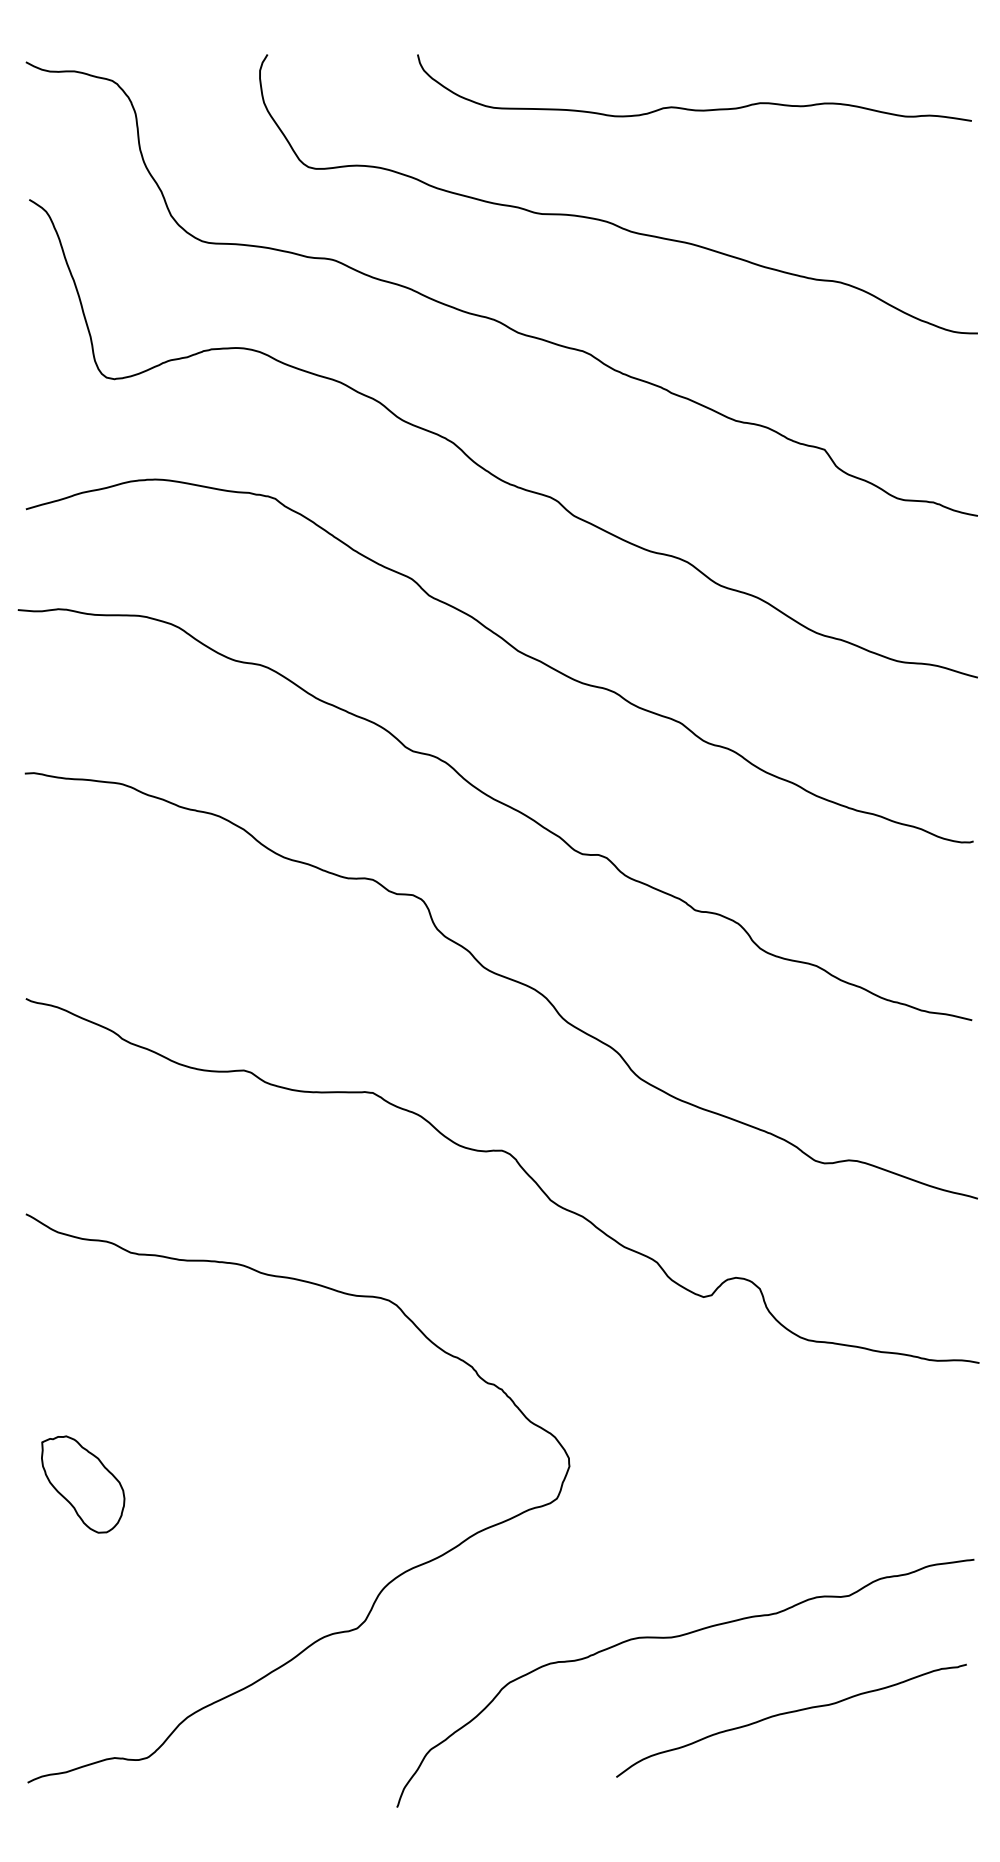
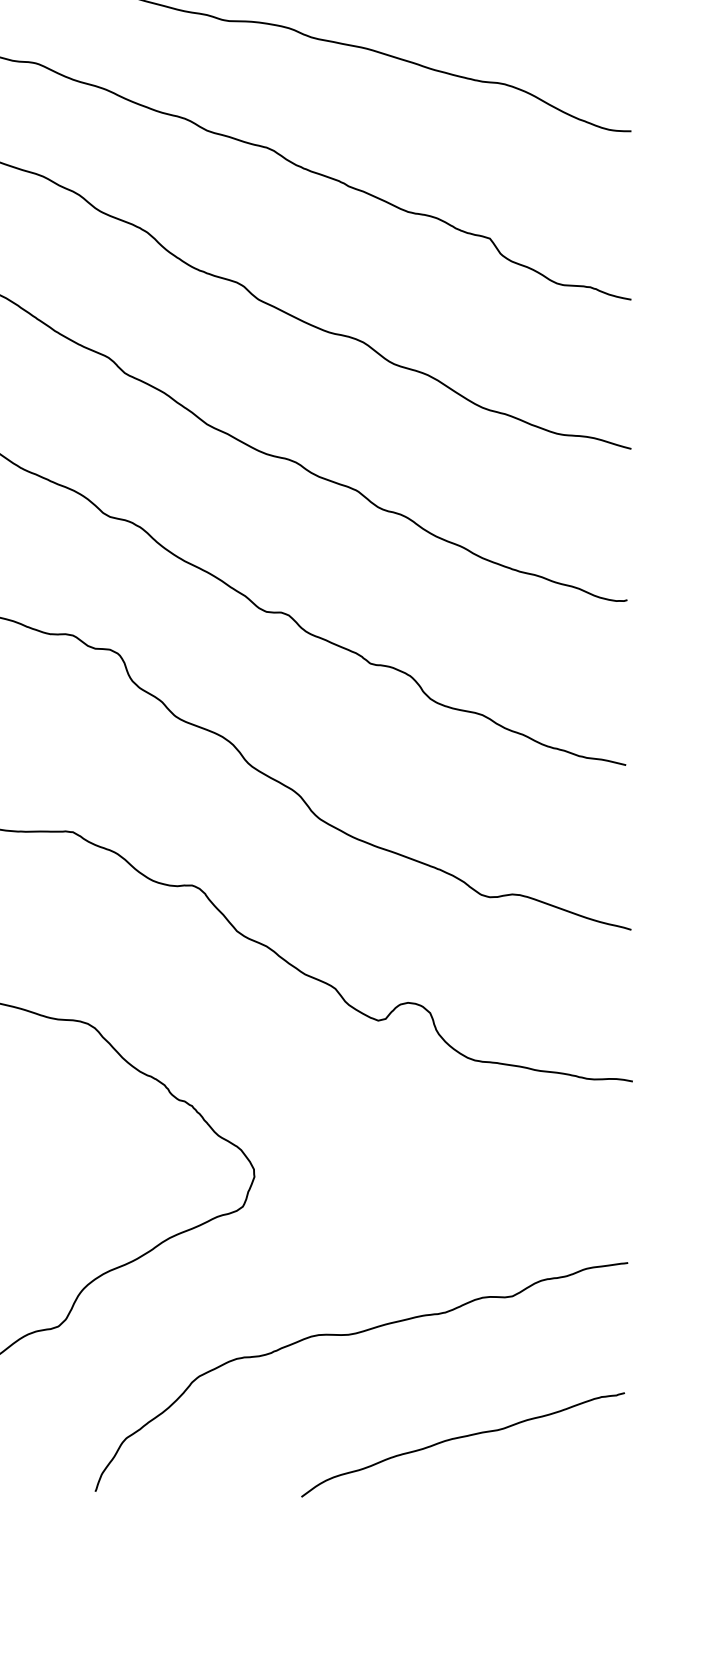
curve: (790, 1713) -> (462, 1438), moved

